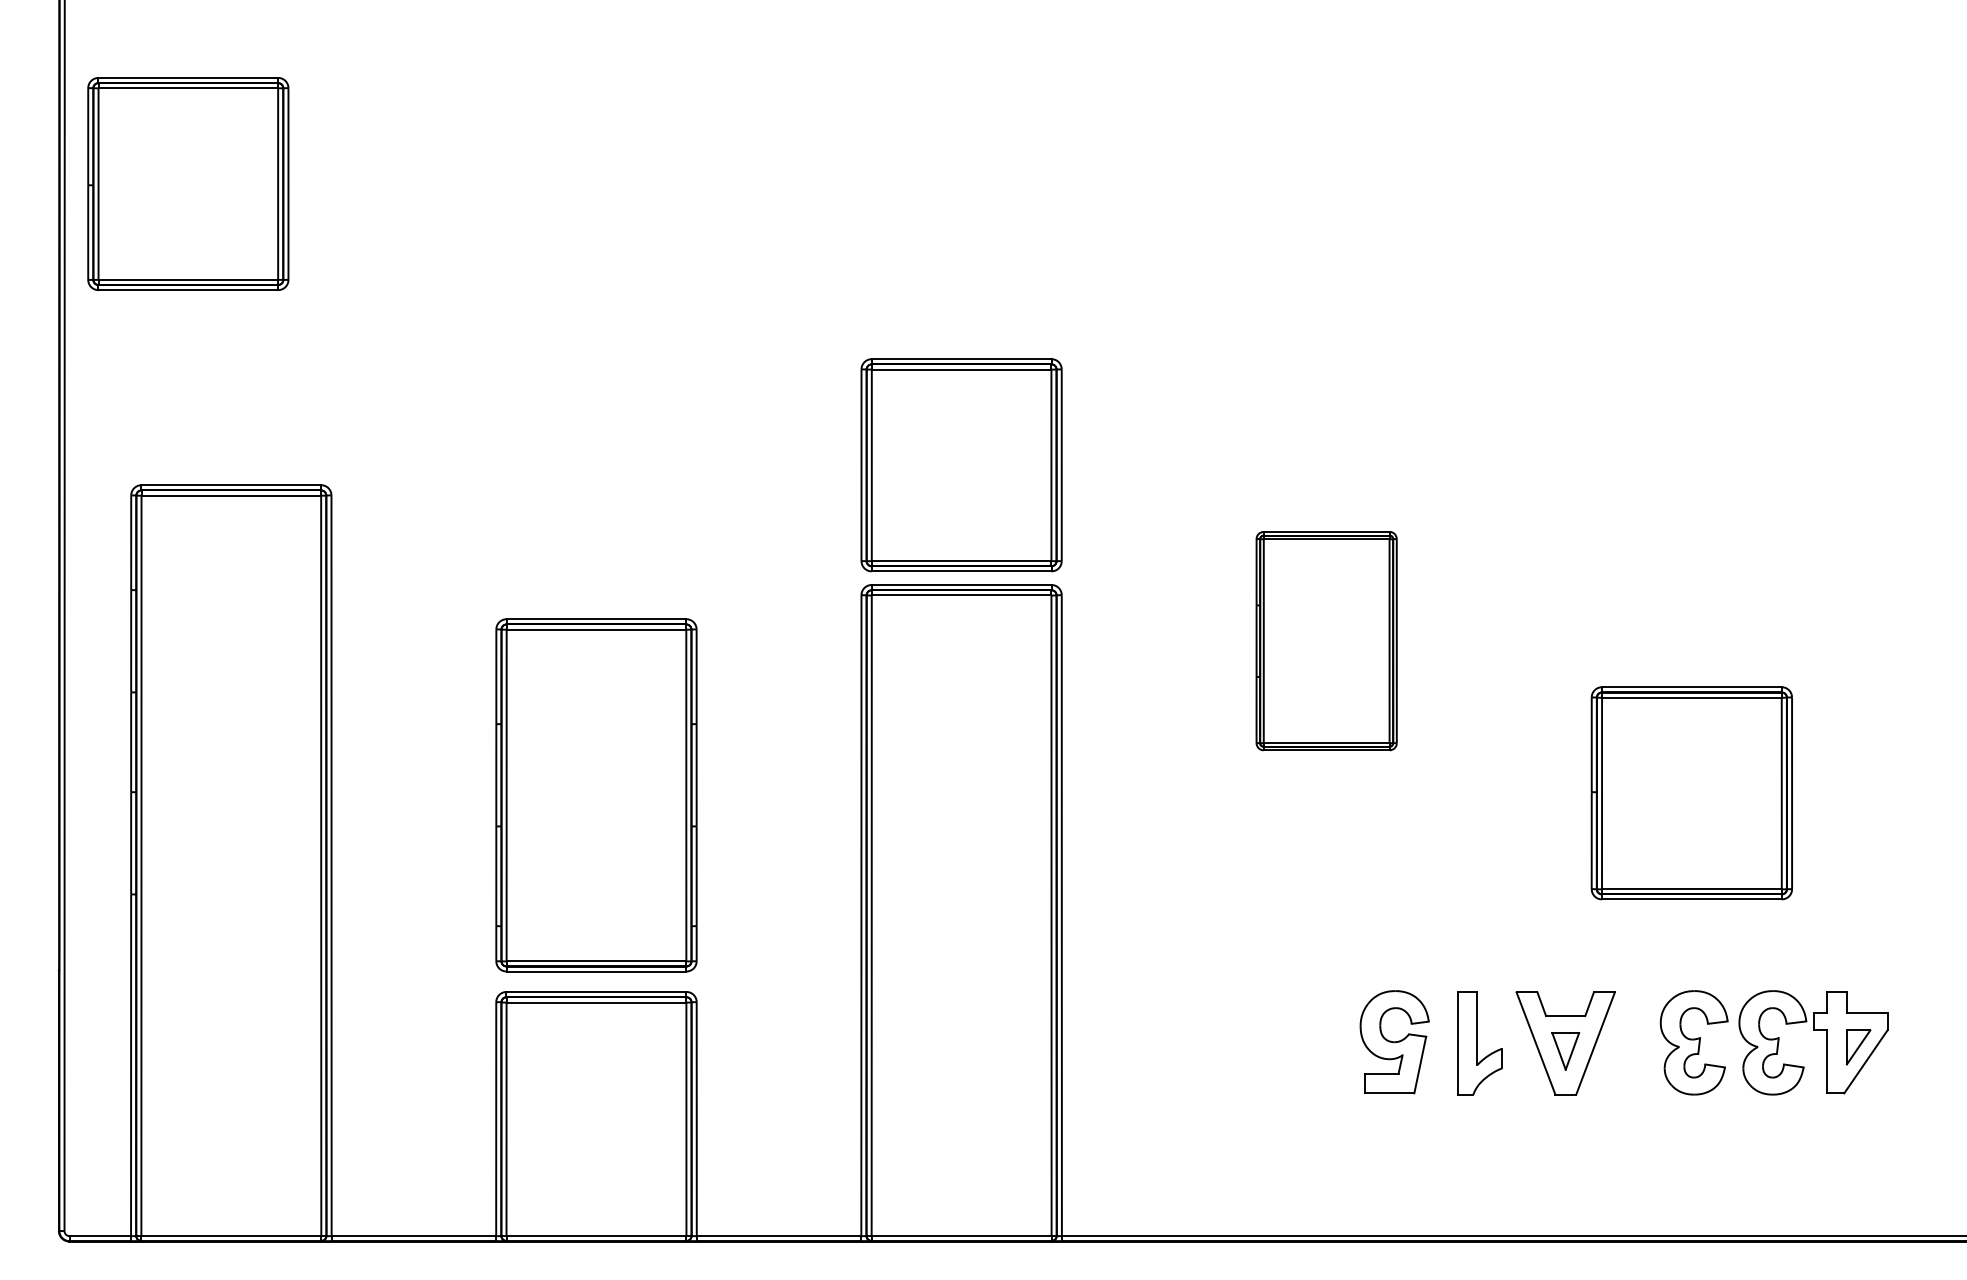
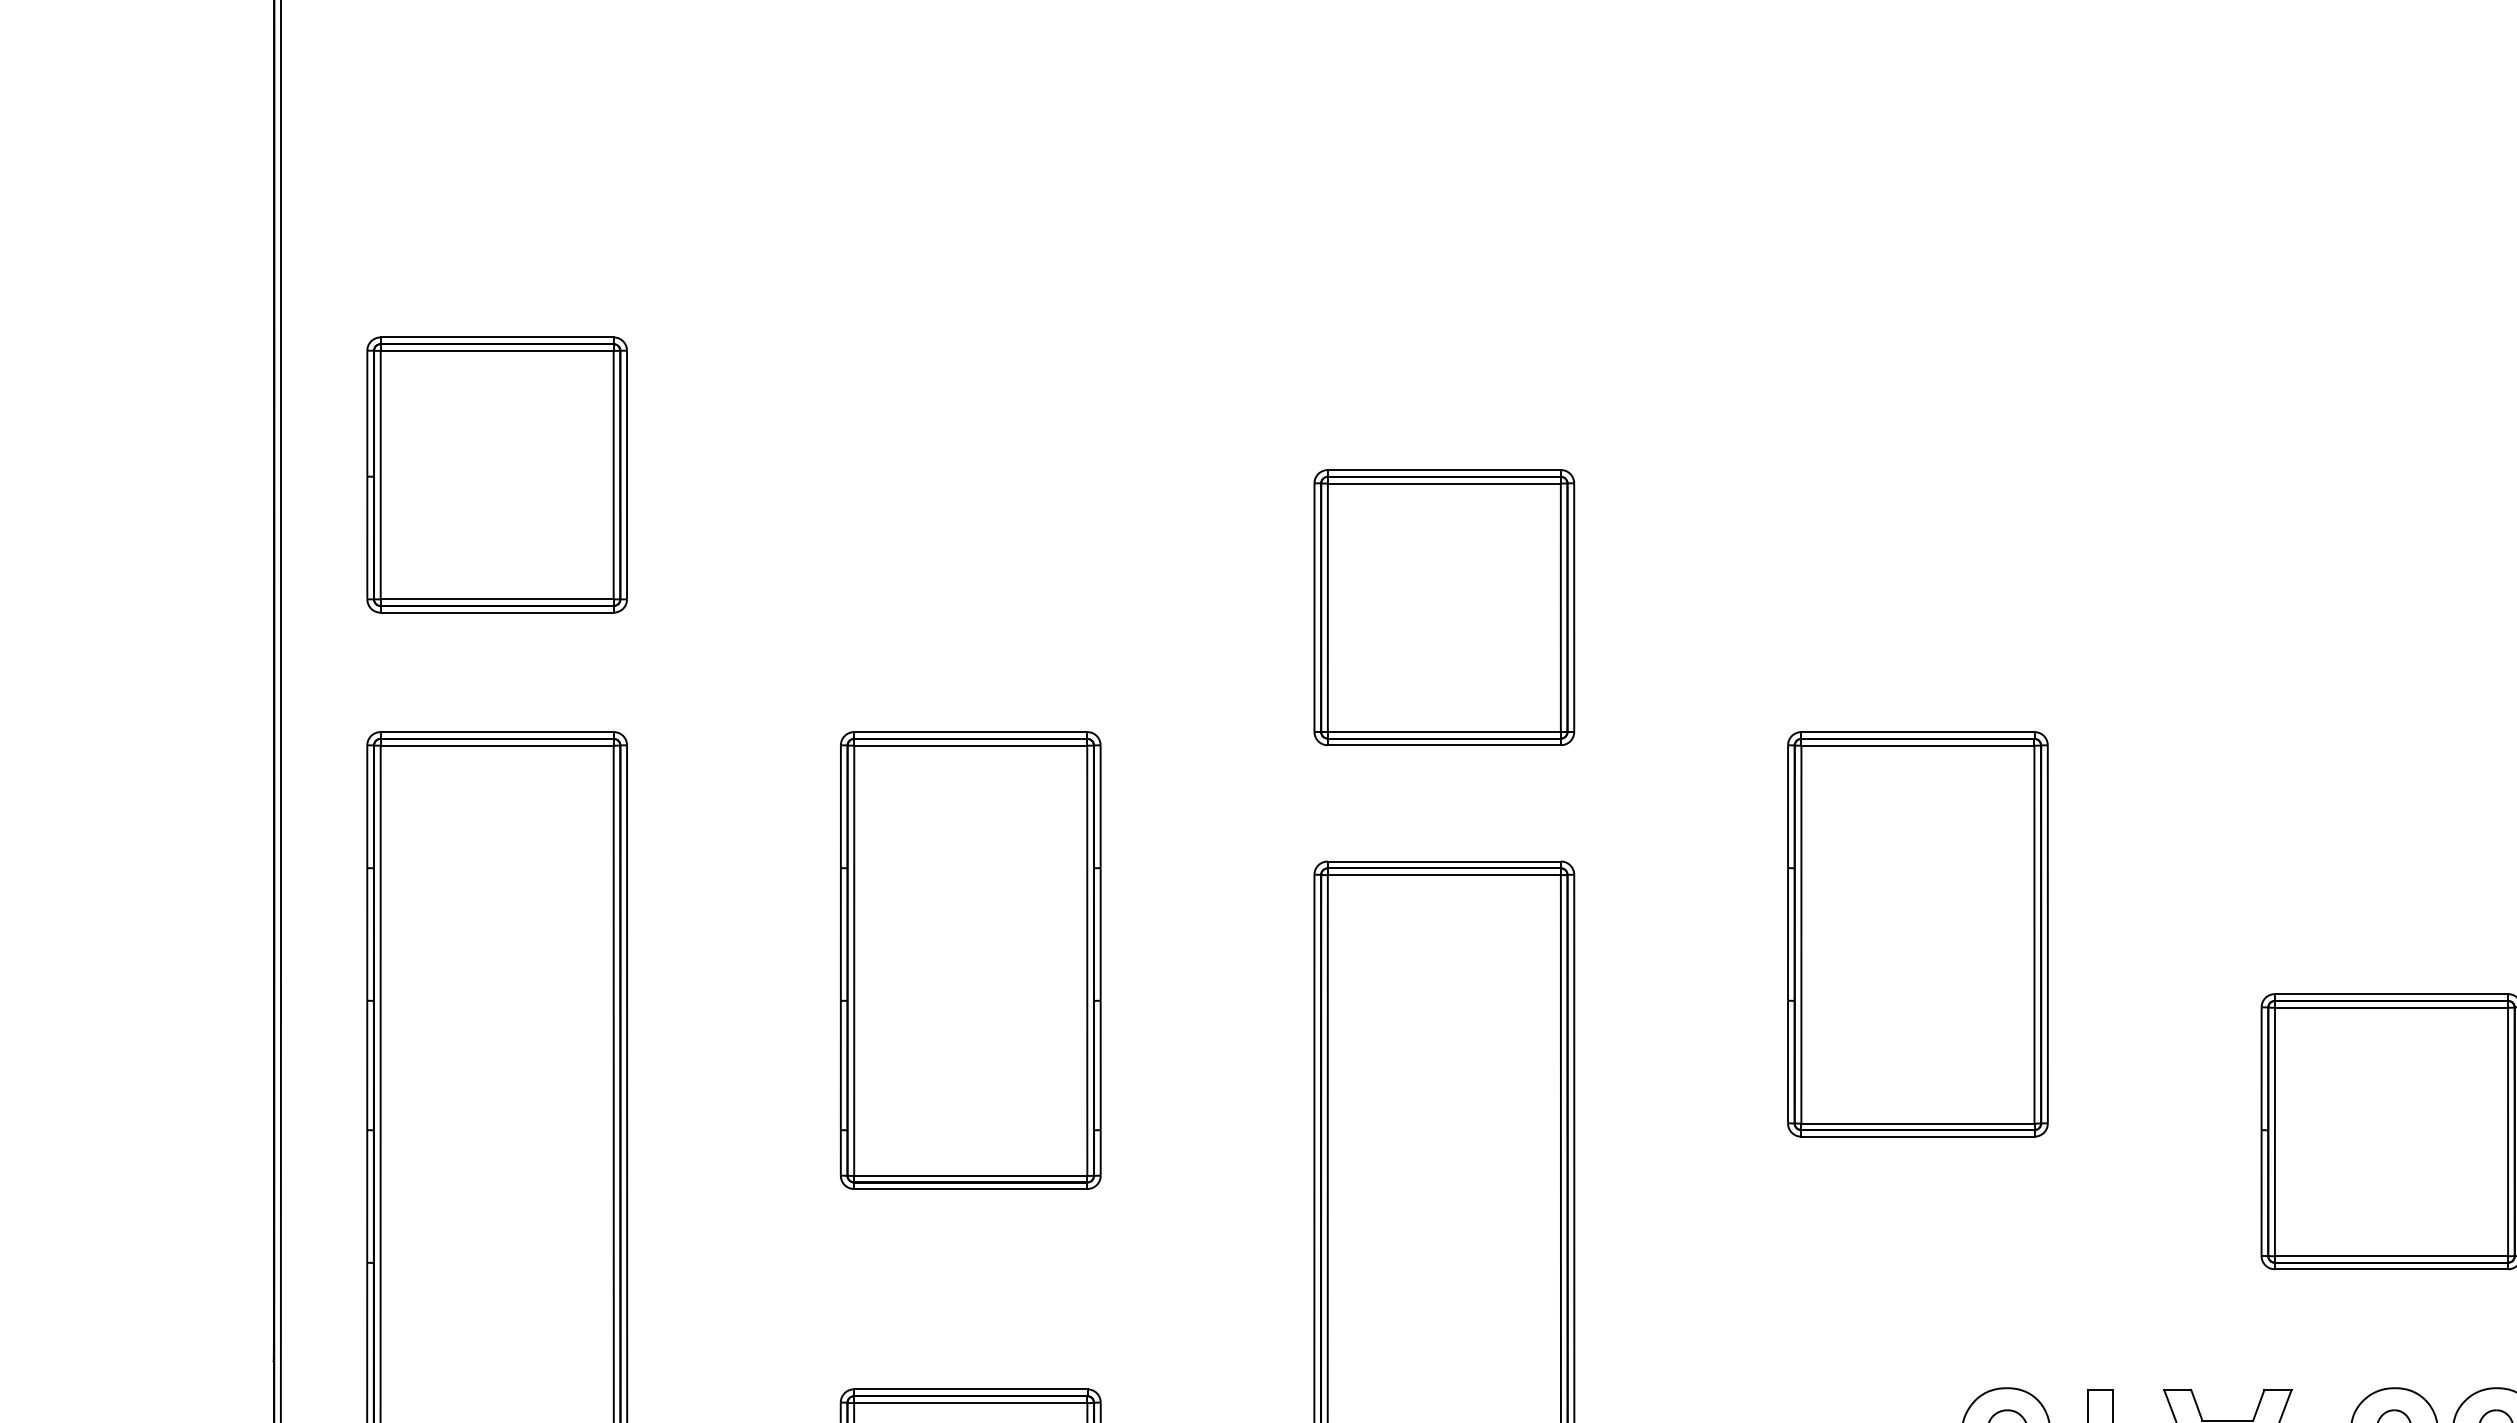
part: (188, 183) -> (497, 474), moved
part: (961, 465) -> (1444, 607), moved
part: (1326, 640) -> (1917, 933), size x1.43
part: (596, 795) -> (970, 960), moved

